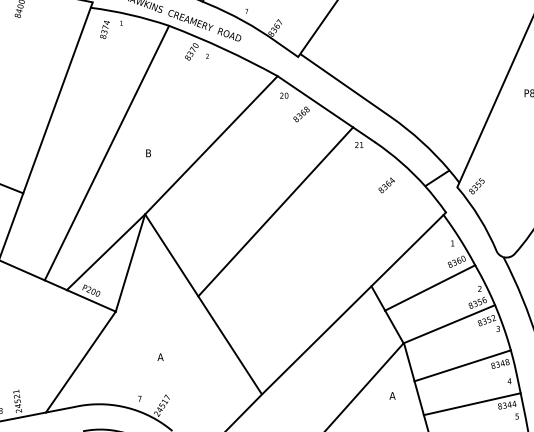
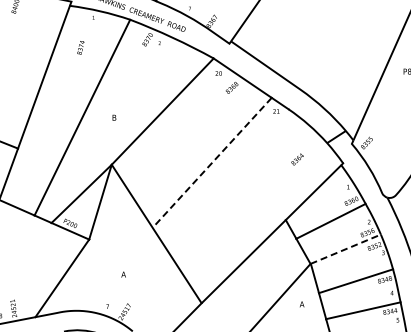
text: (104, 29) -> (80, 47), moved
text: (386, 185) -> (297, 159), moved
line: (274, 212) -> (211, 163), solid -> dashed
line: (450, 324) -> (346, 249), solid -> dashed

